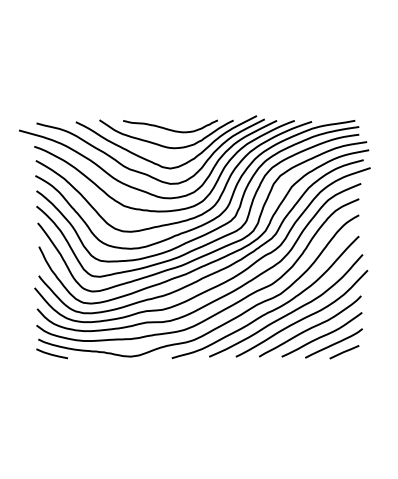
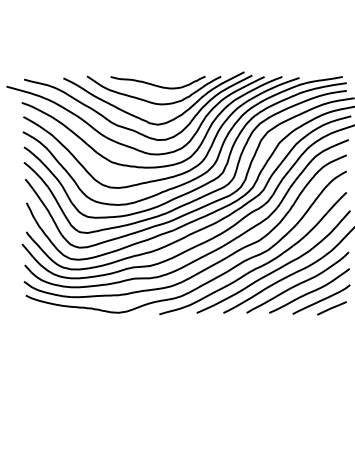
line: (51, 353) -> (39, 309), removed

